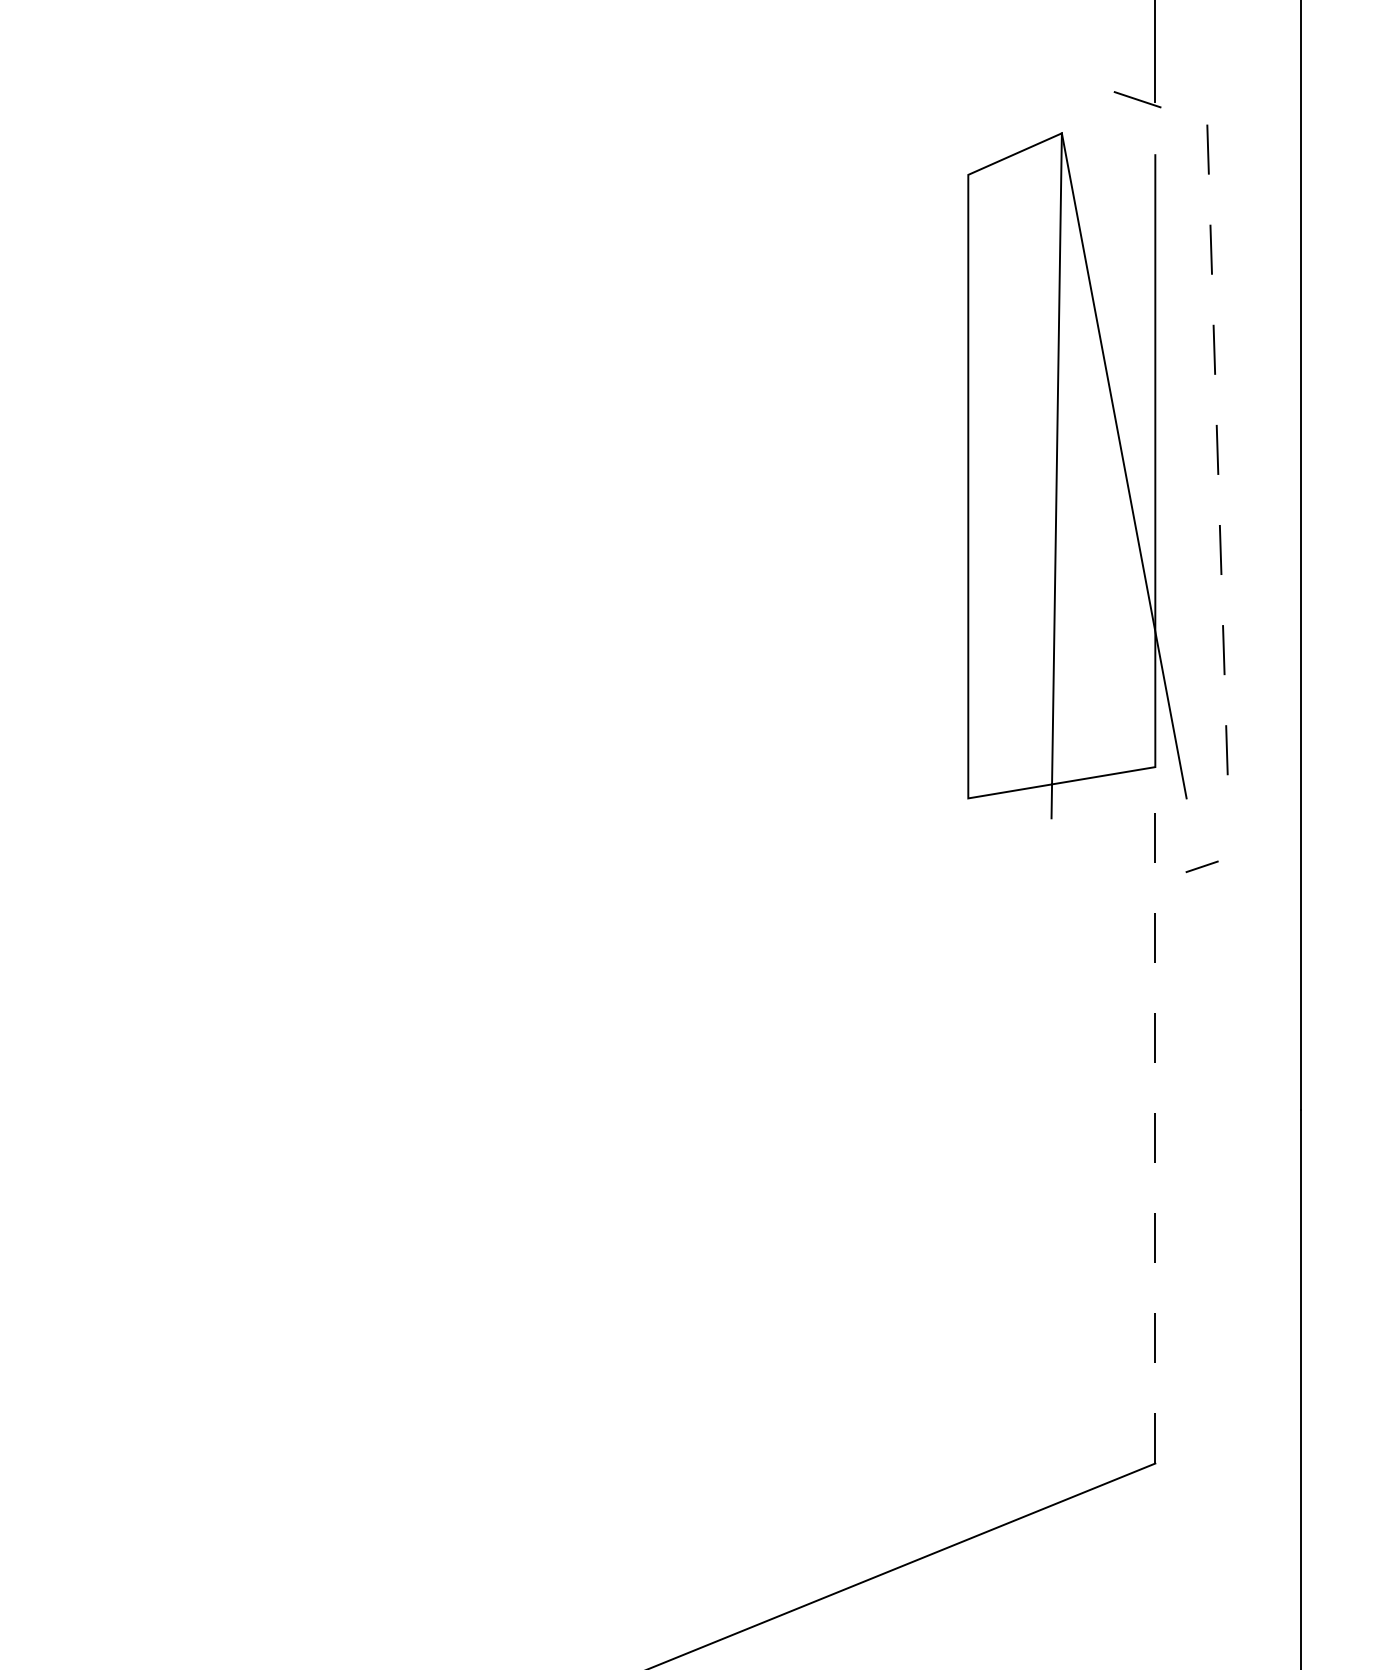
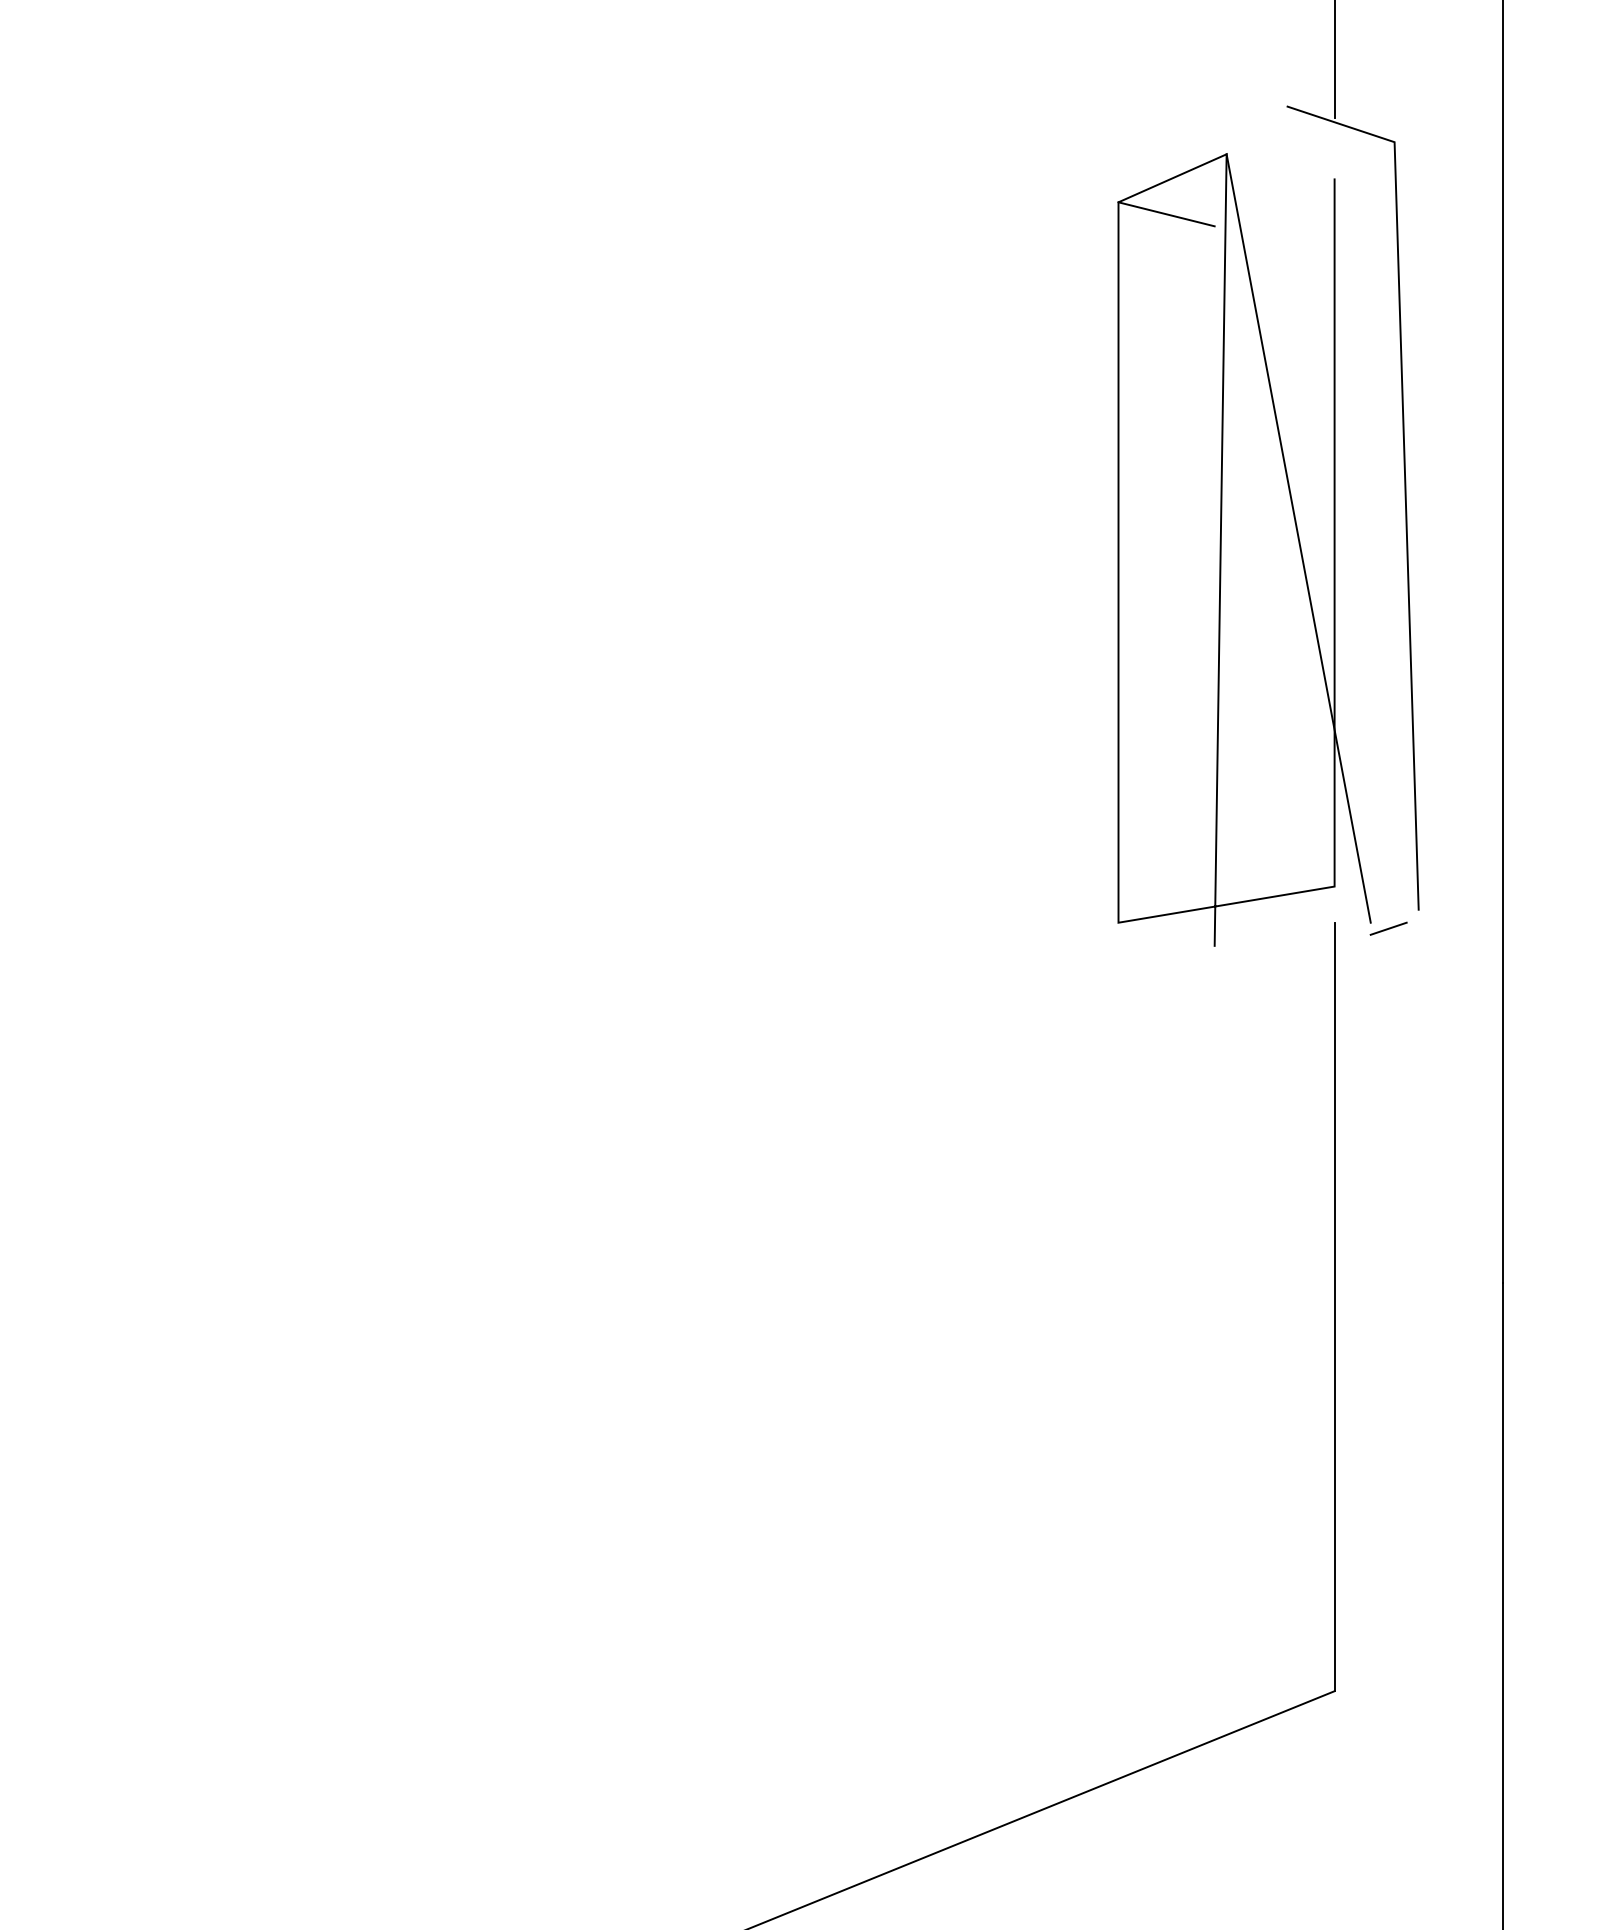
line: (1009, 185) -> (1166, 214), added
line: (1215, 405) -> (1404, 468), dashed -> solid
line: (1201, 866) -> (1388, 928), moved
line: (1155, 1130) -> (1334, 1306), dashed -> solid

